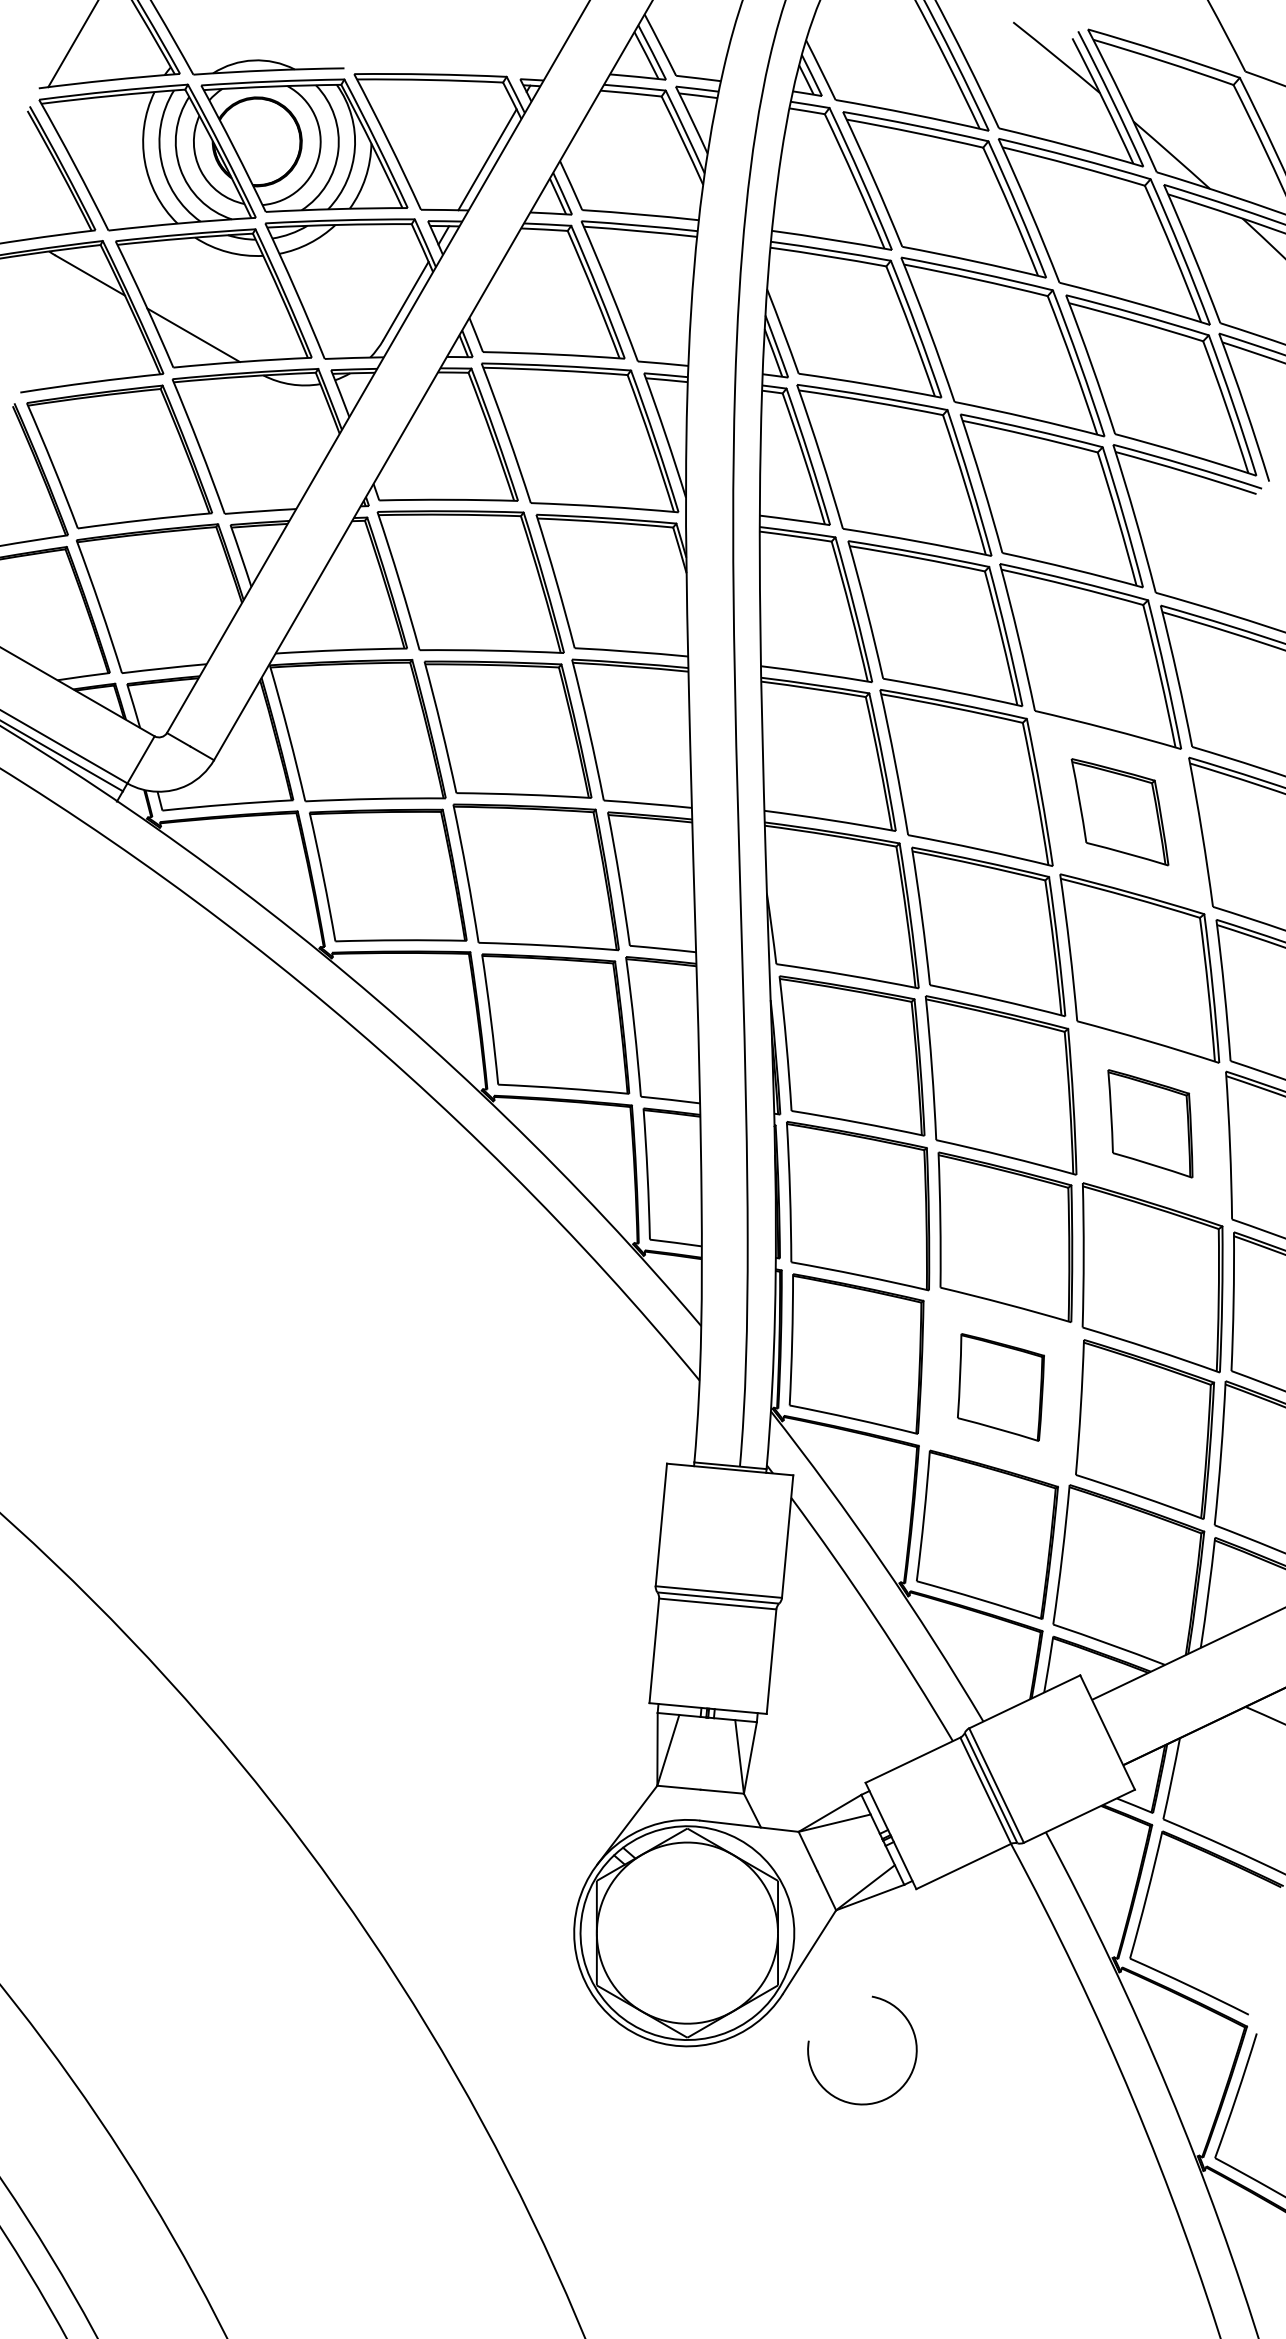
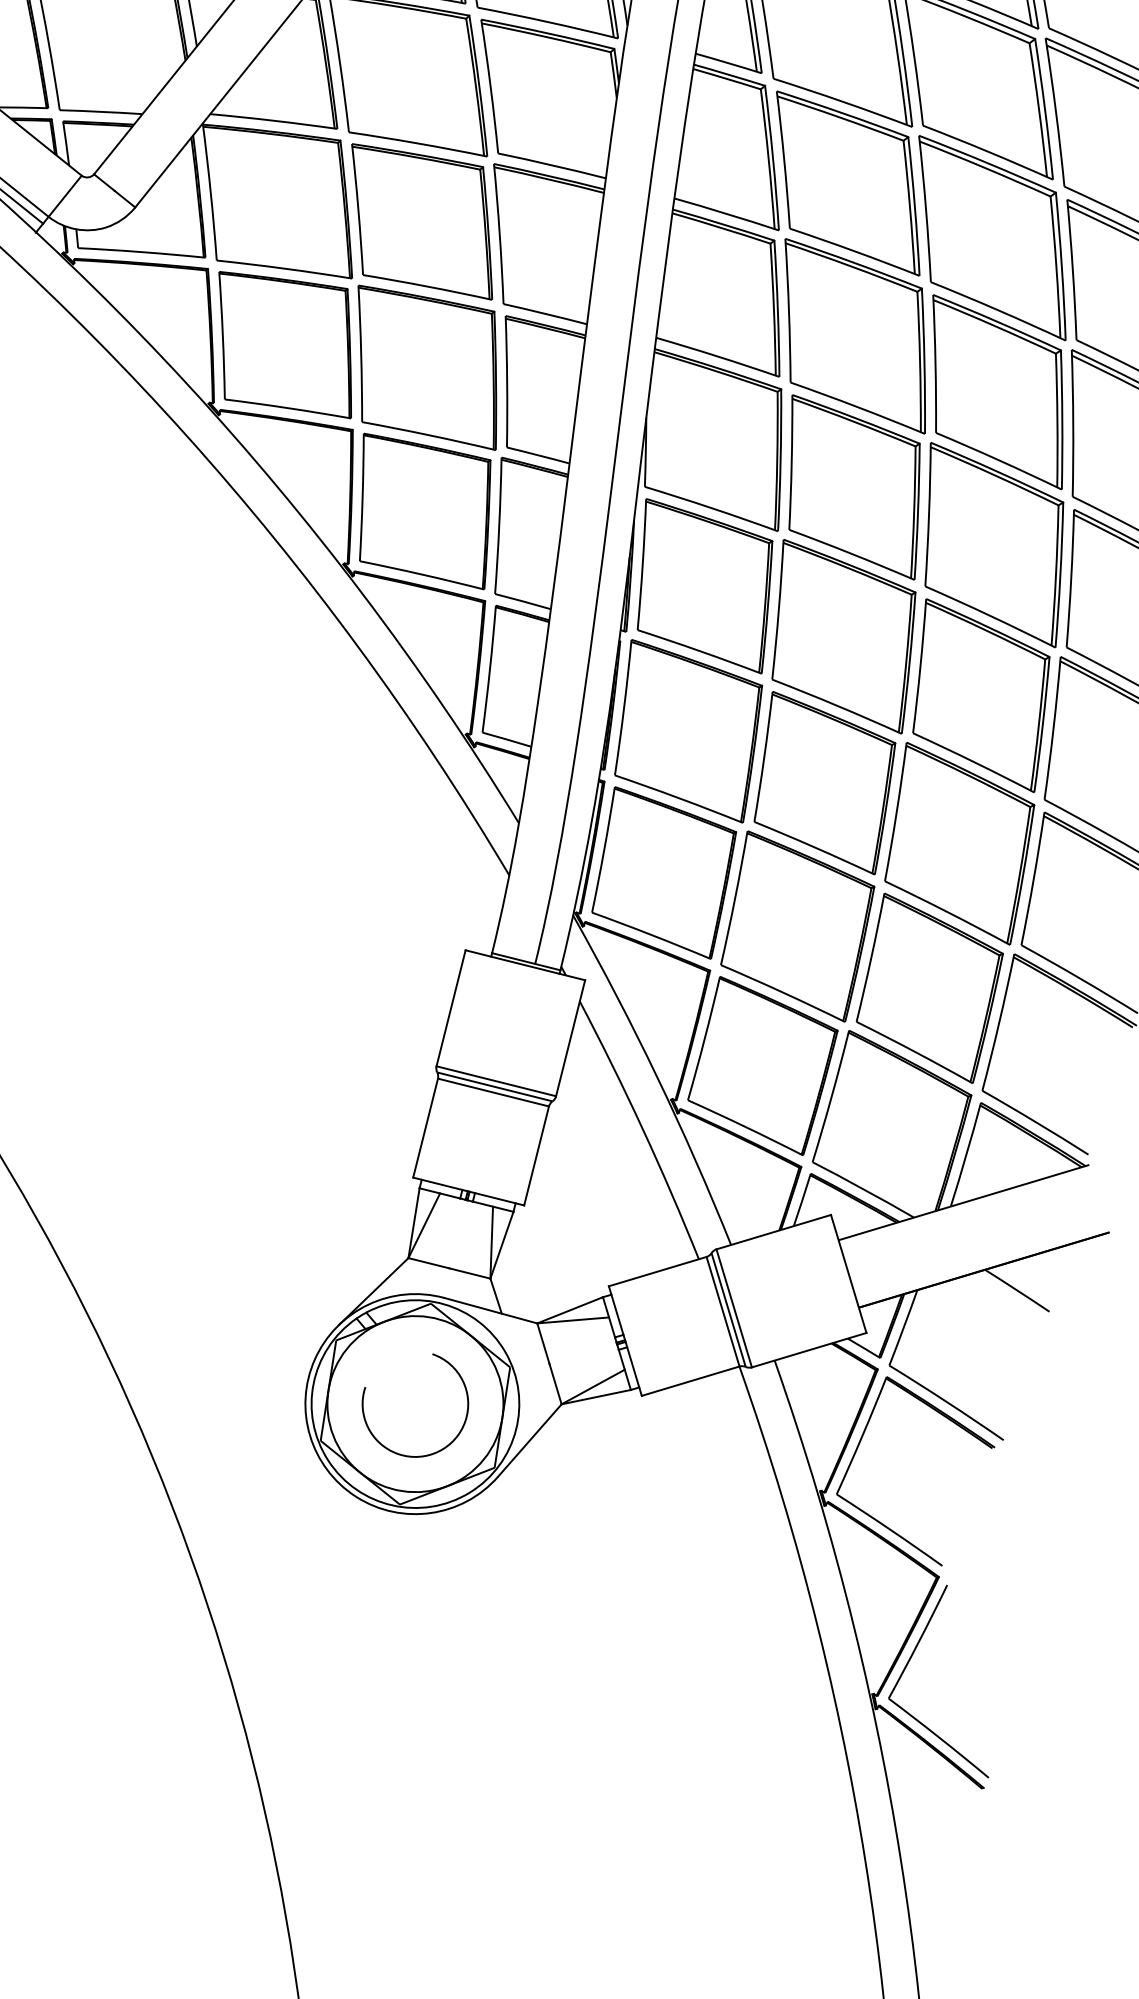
part: (1119, 811) -> (997, 391), size x1.67
part: (1150, 1123) -> (980, 695), size x1.67
part: (1000, 1387) -> (797, 926), size x1.67
arc: (891, 2094) -> (436, 1451), moved

